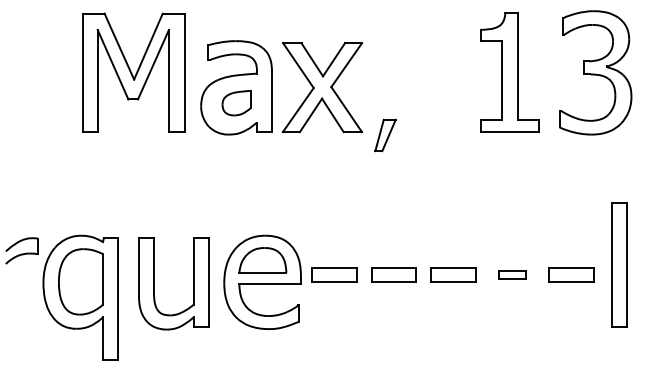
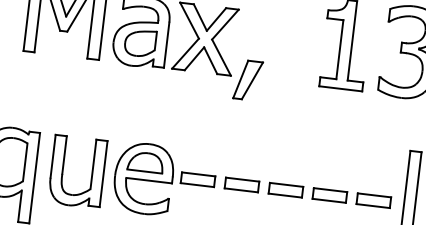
part: (236, 102) -> (140, 42), size x1.43
part: (385, 135) -> (248, 80), size x1.67
part: (512, 274) -> (330, 194), size x1.67

